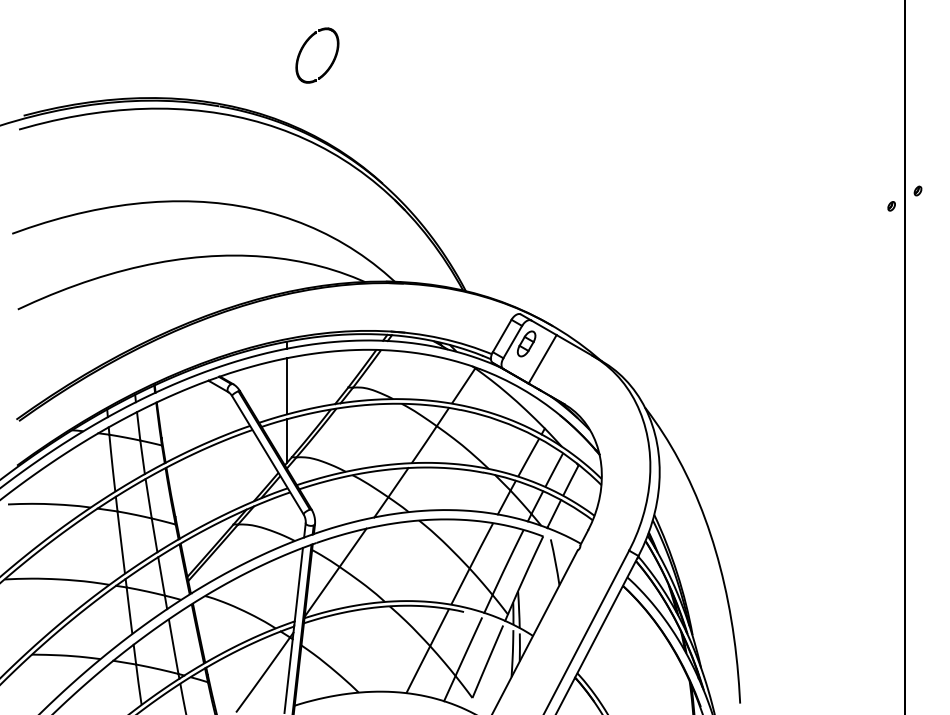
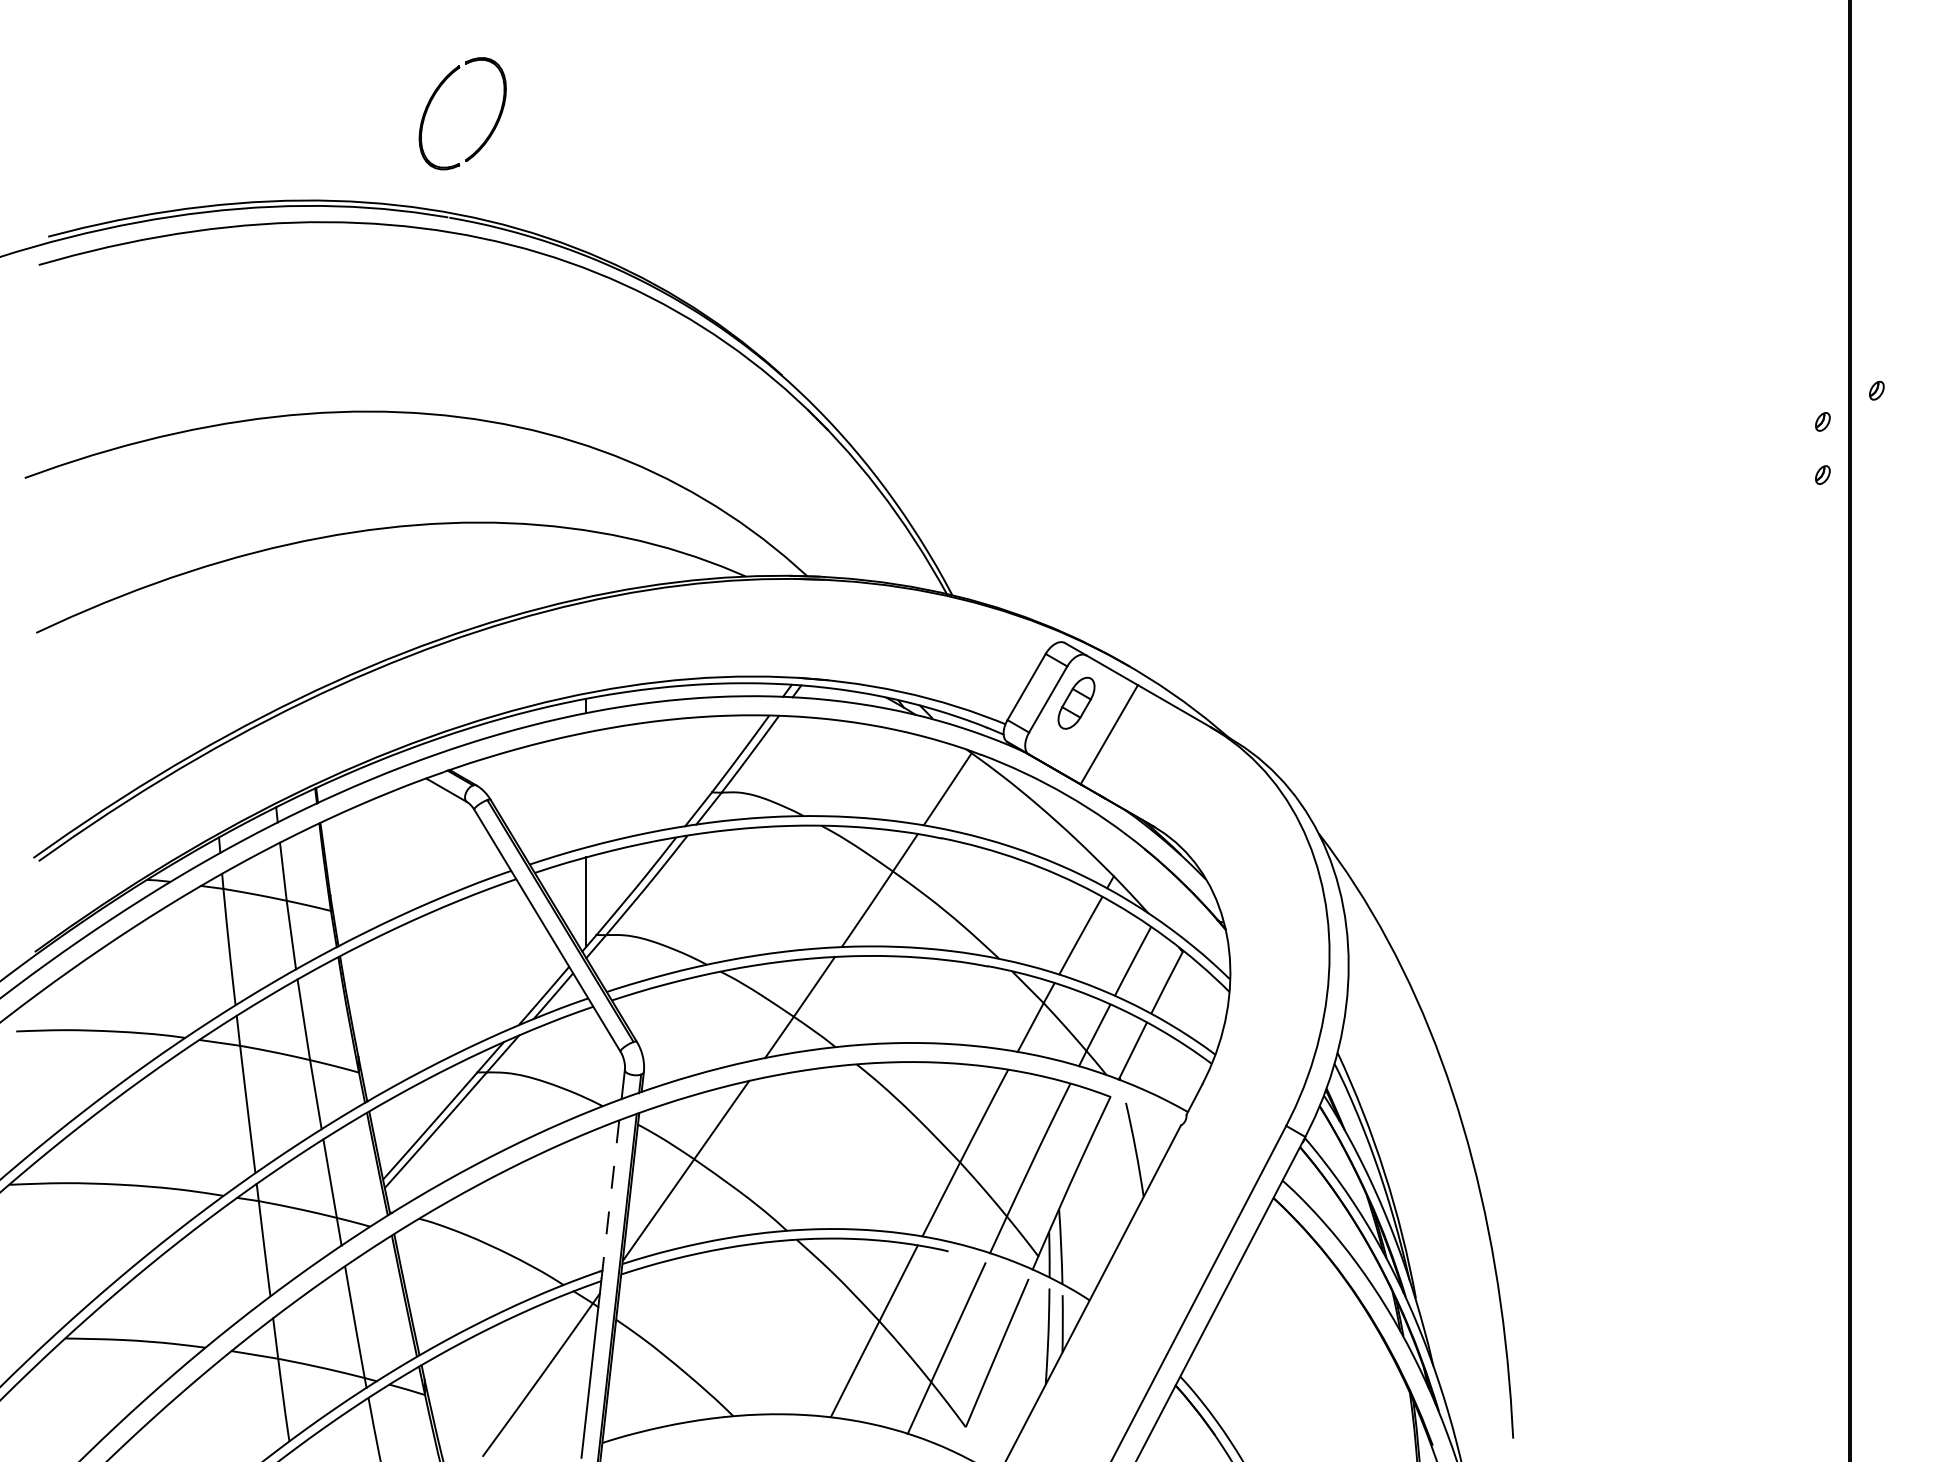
part: (305, 45) -> (438, 93), moved
part: (891, 232) -> (1822, 475), added
line: (286, 386) -> (585, 790), removed
line: (298, 587) -> (610, 1201), solid -> dashed

